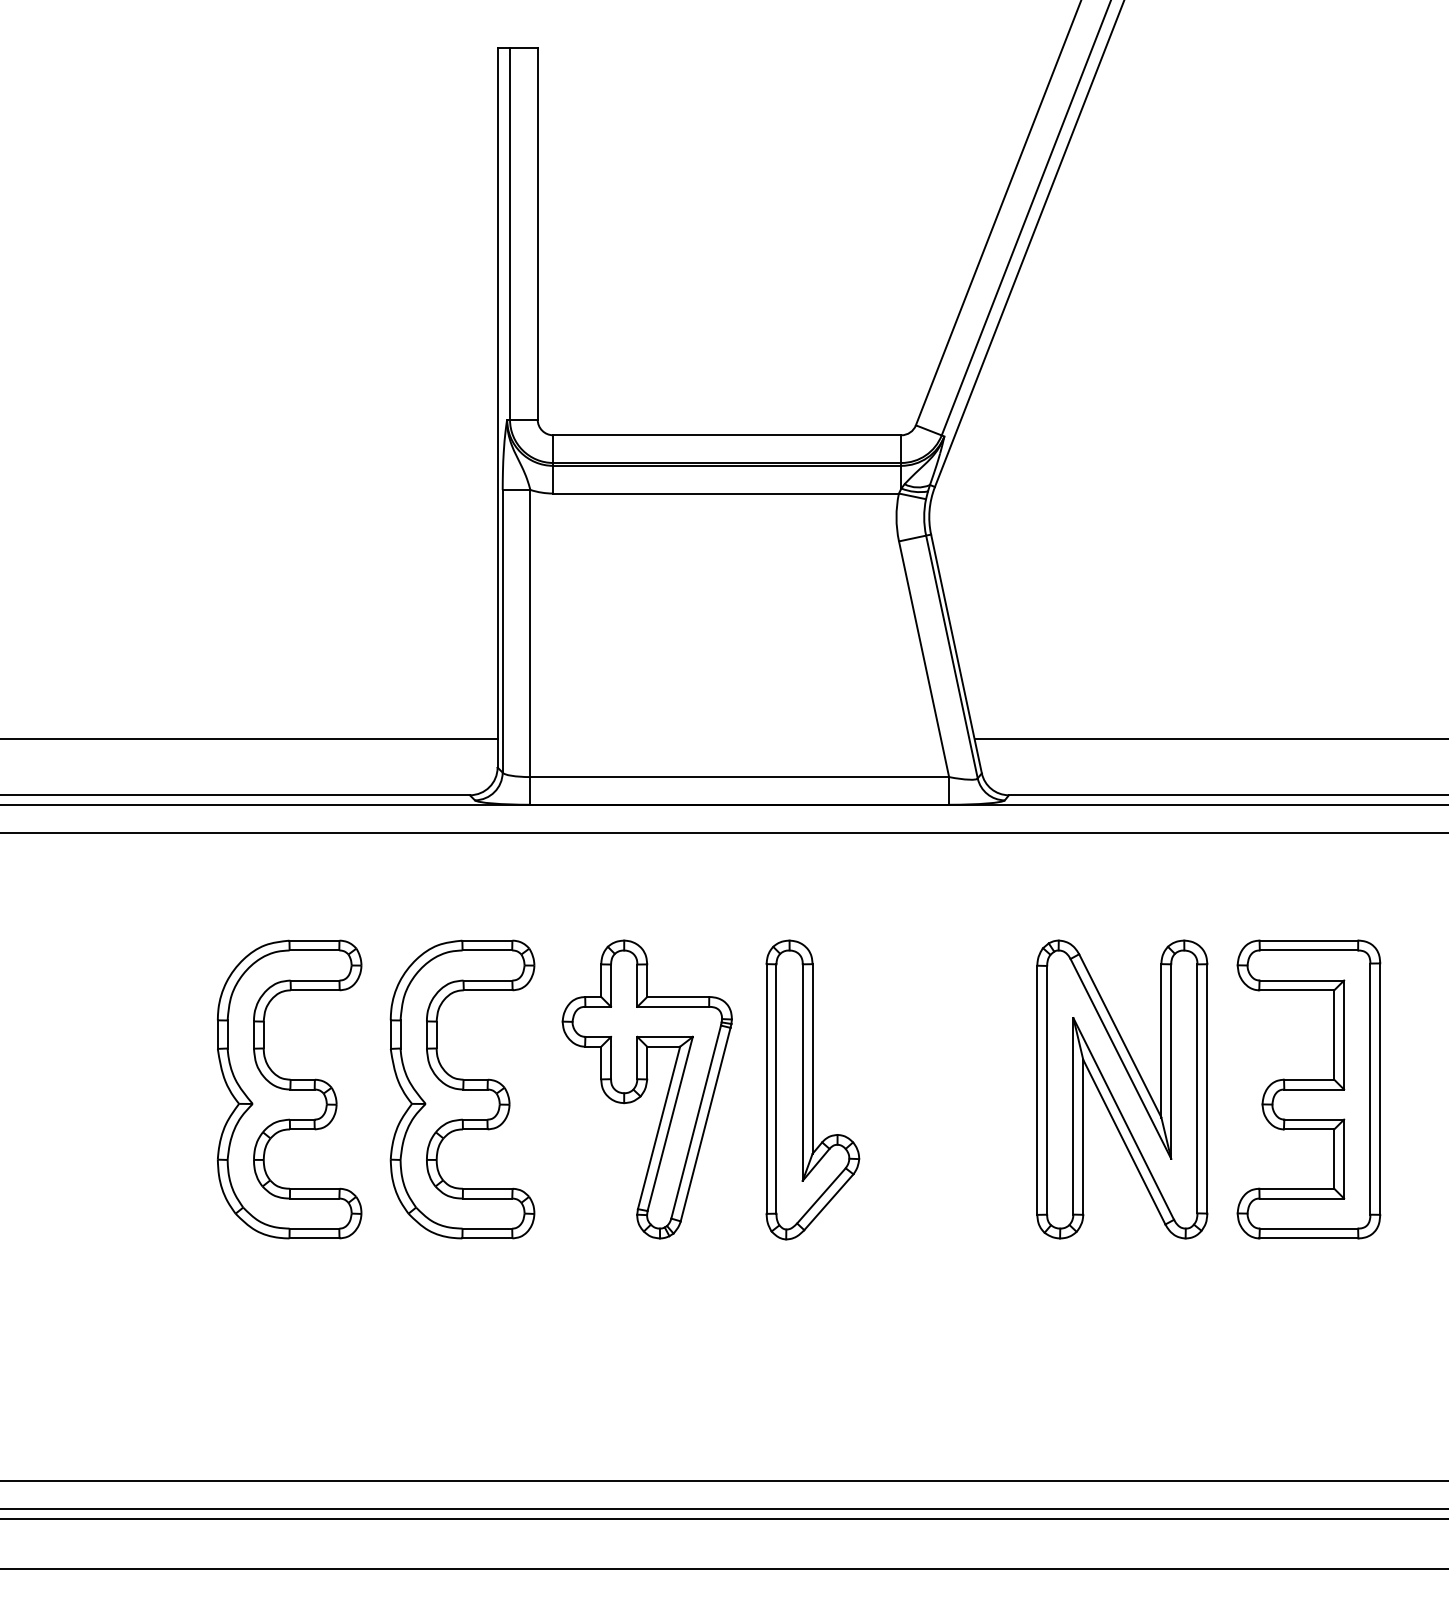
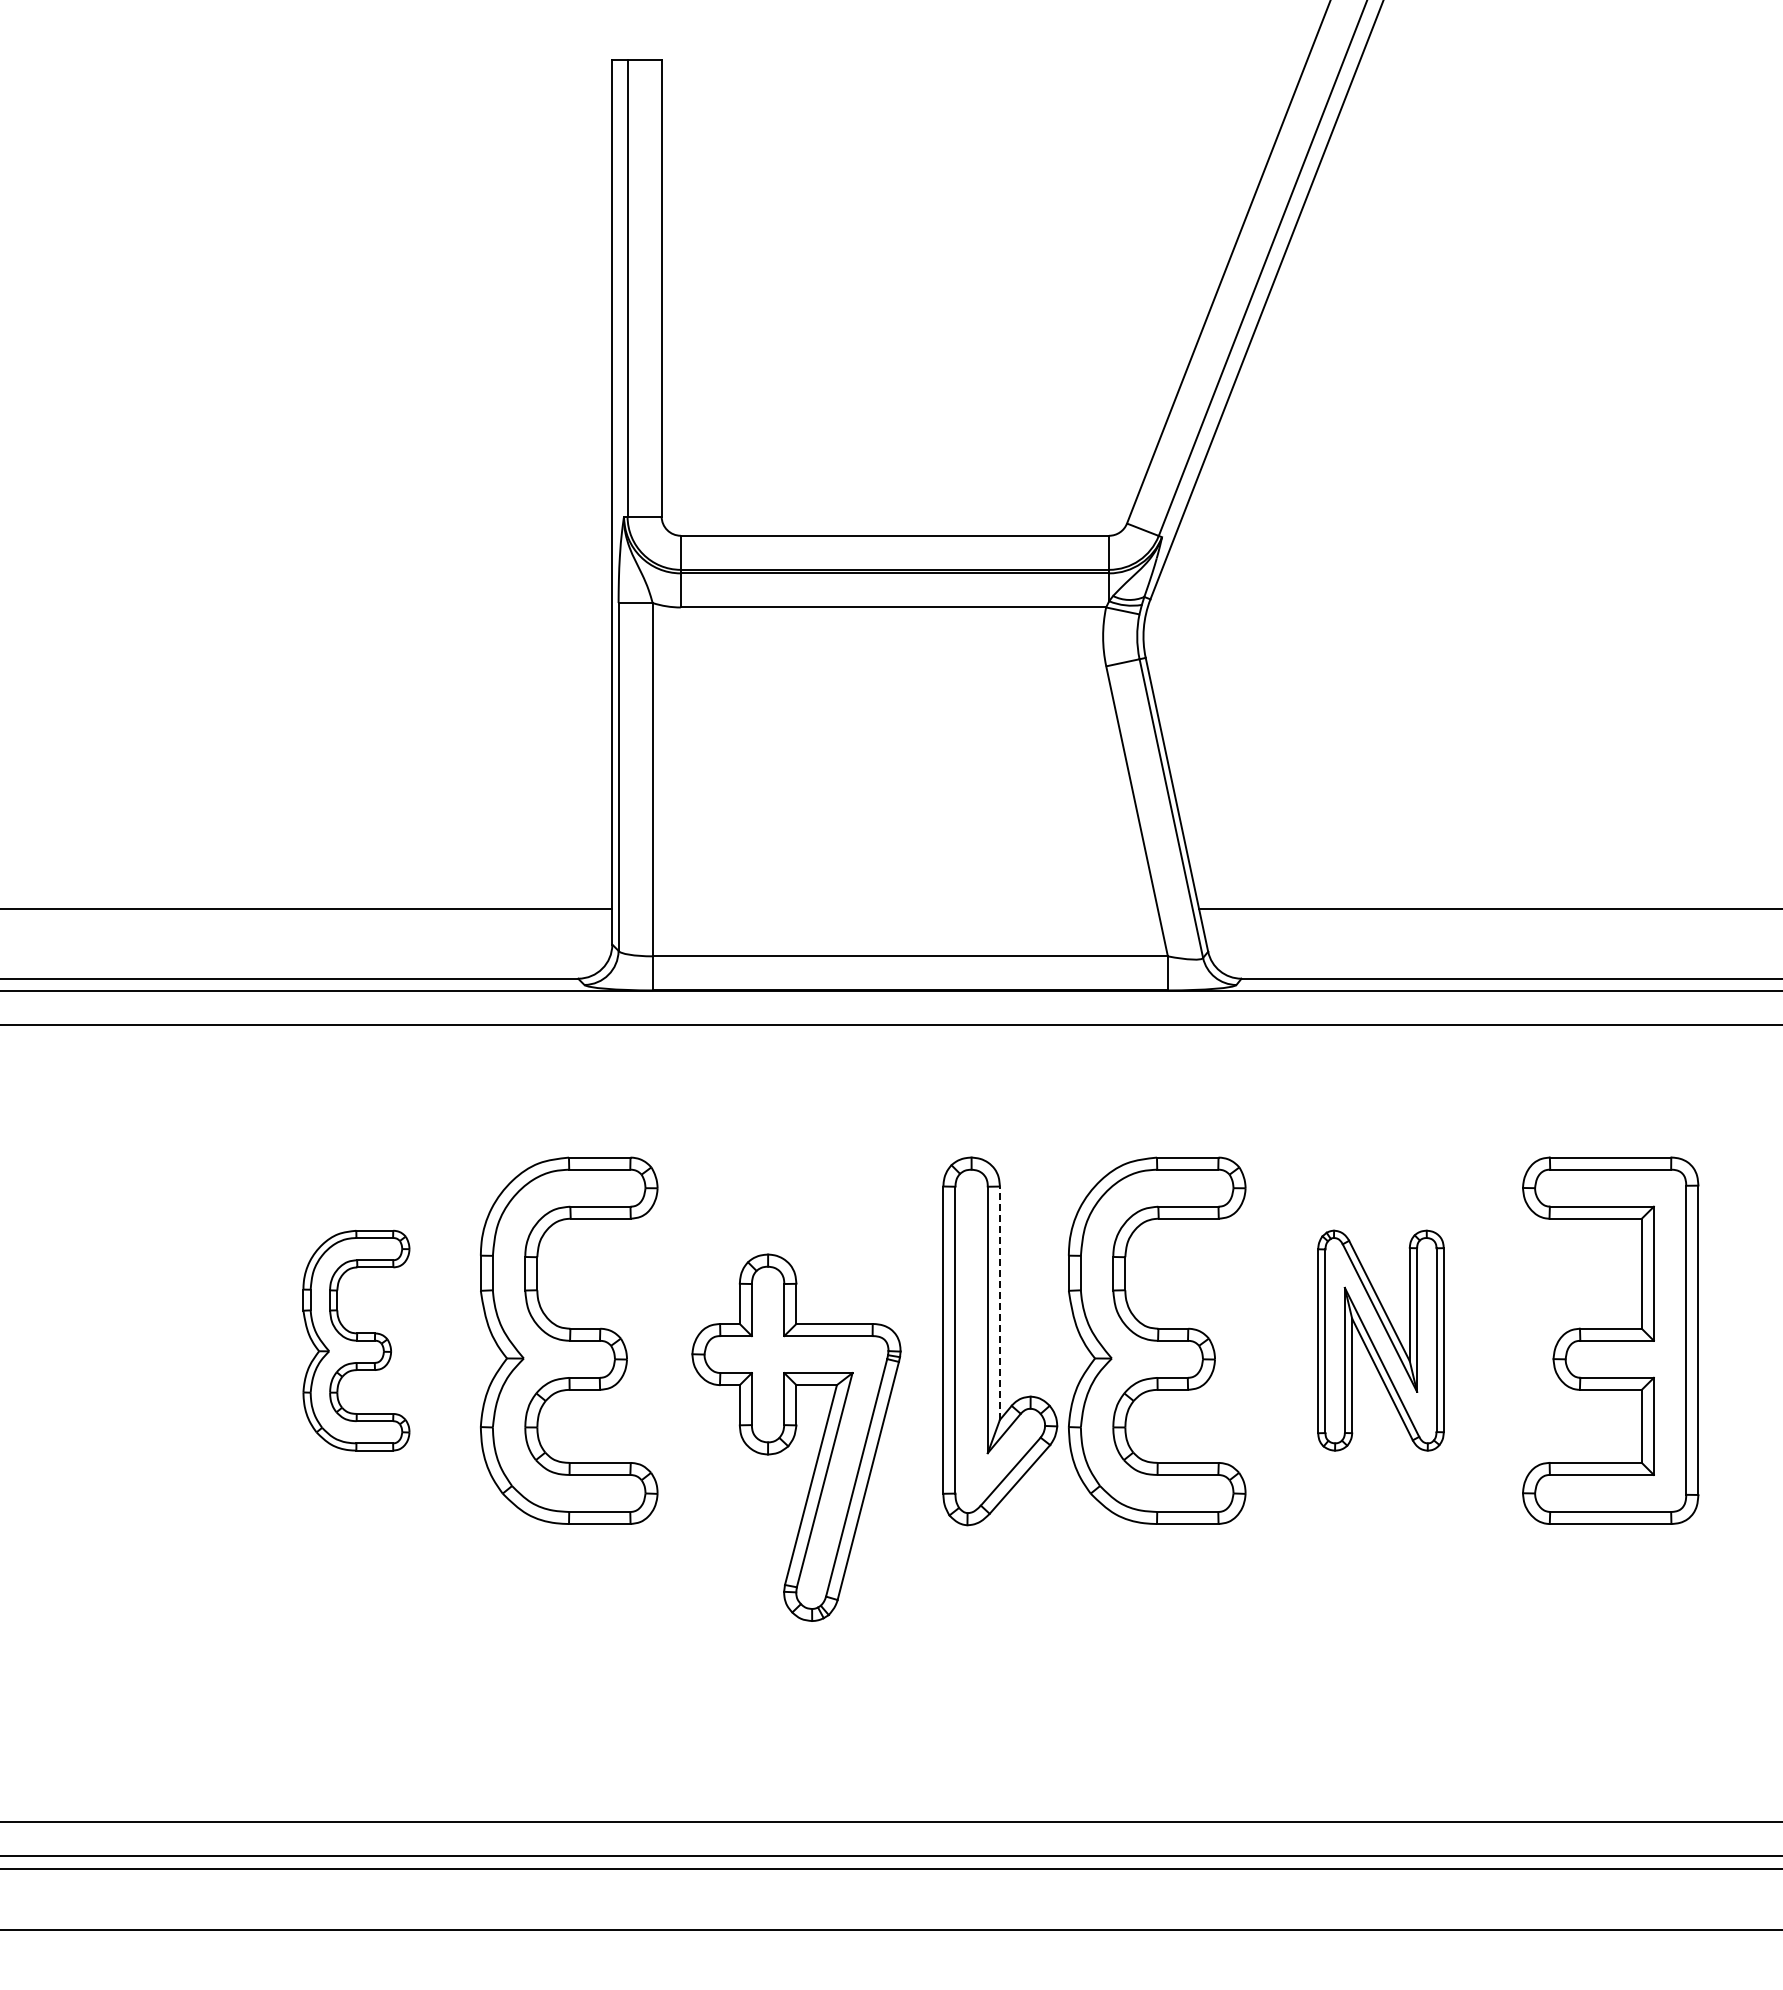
line: (812, 1059) -> (999, 1303), solid -> dashed
part: (289, 1089) -> (356, 1340), size x0.6
part: (647, 1089) -> (796, 1437), moved
part: (940, 1089) -> (1157, 1340), added
part: (1121, 1089) -> (1380, 1340), size x0.6

